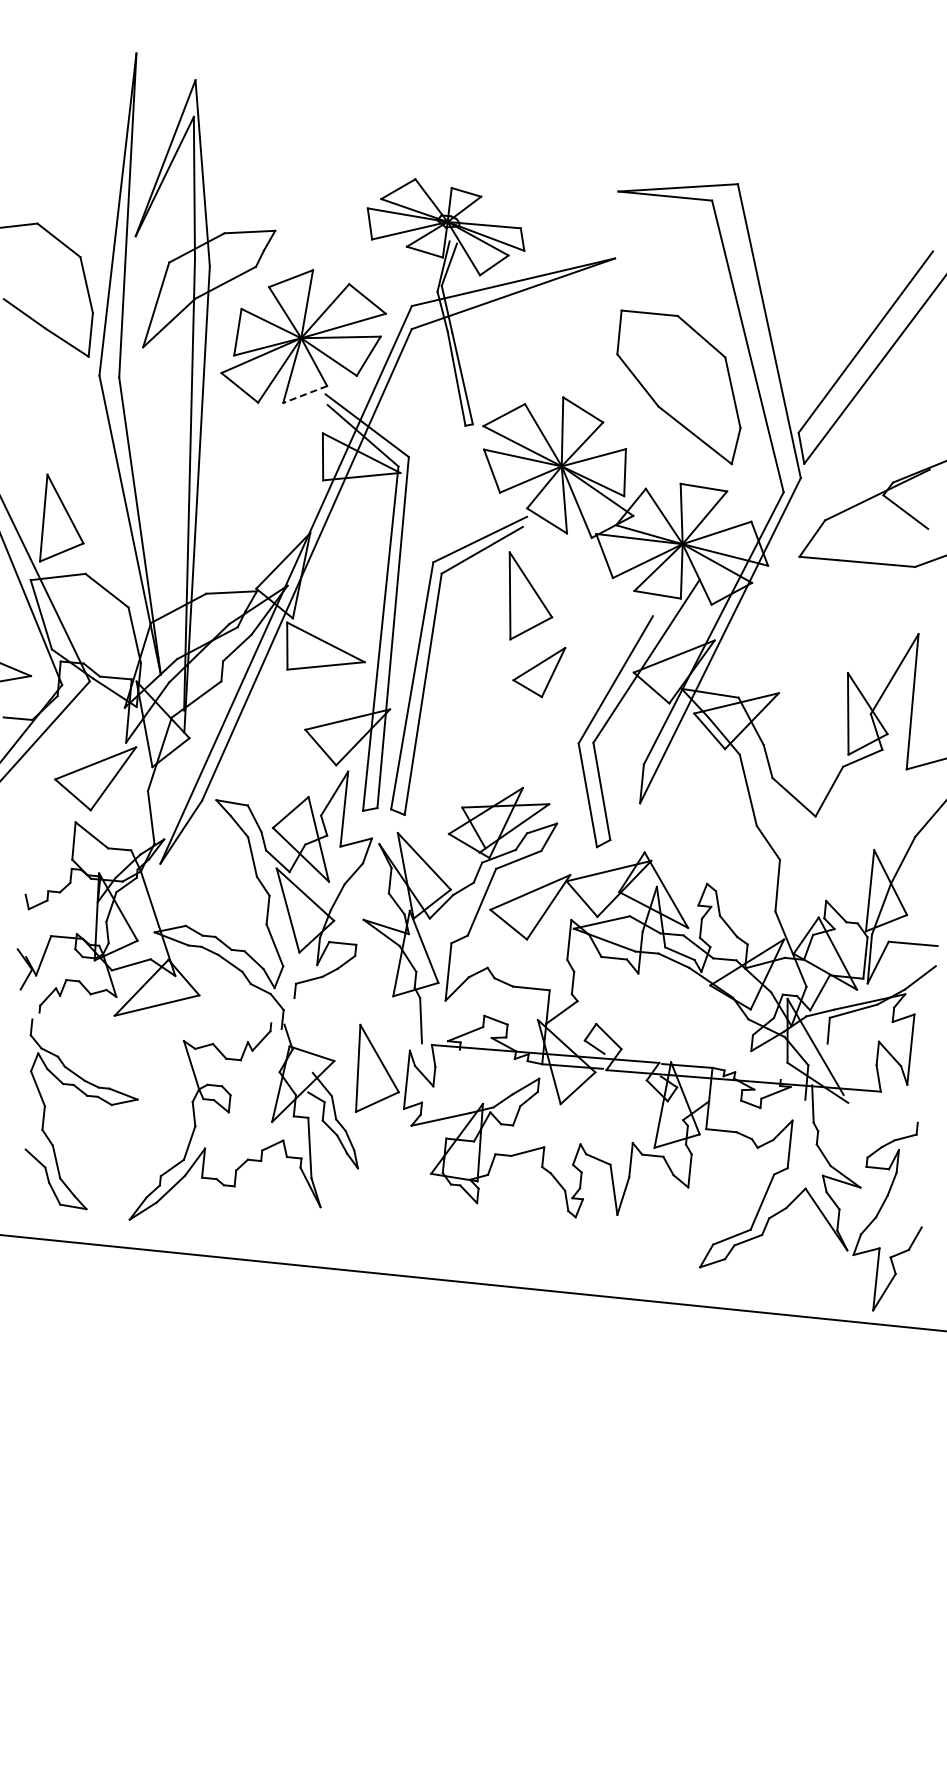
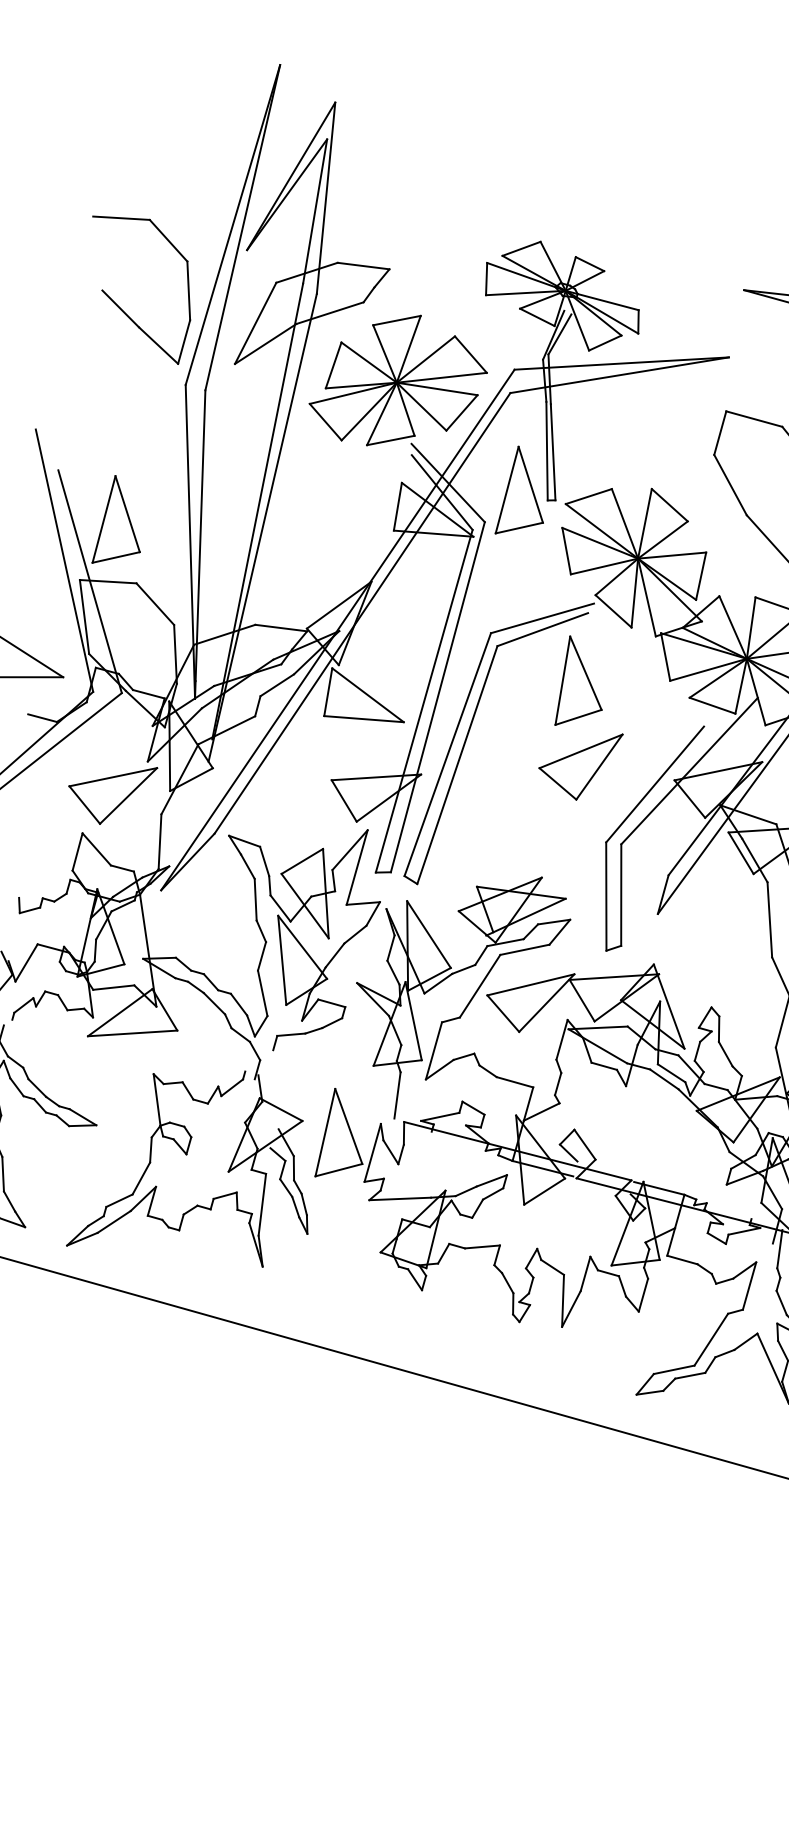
line: (305, 394) -> (391, 440), dashed -> solid
part: (442, 422) -> (525, 493), added
part: (539, 672) -> (579, 763), size x1.43

